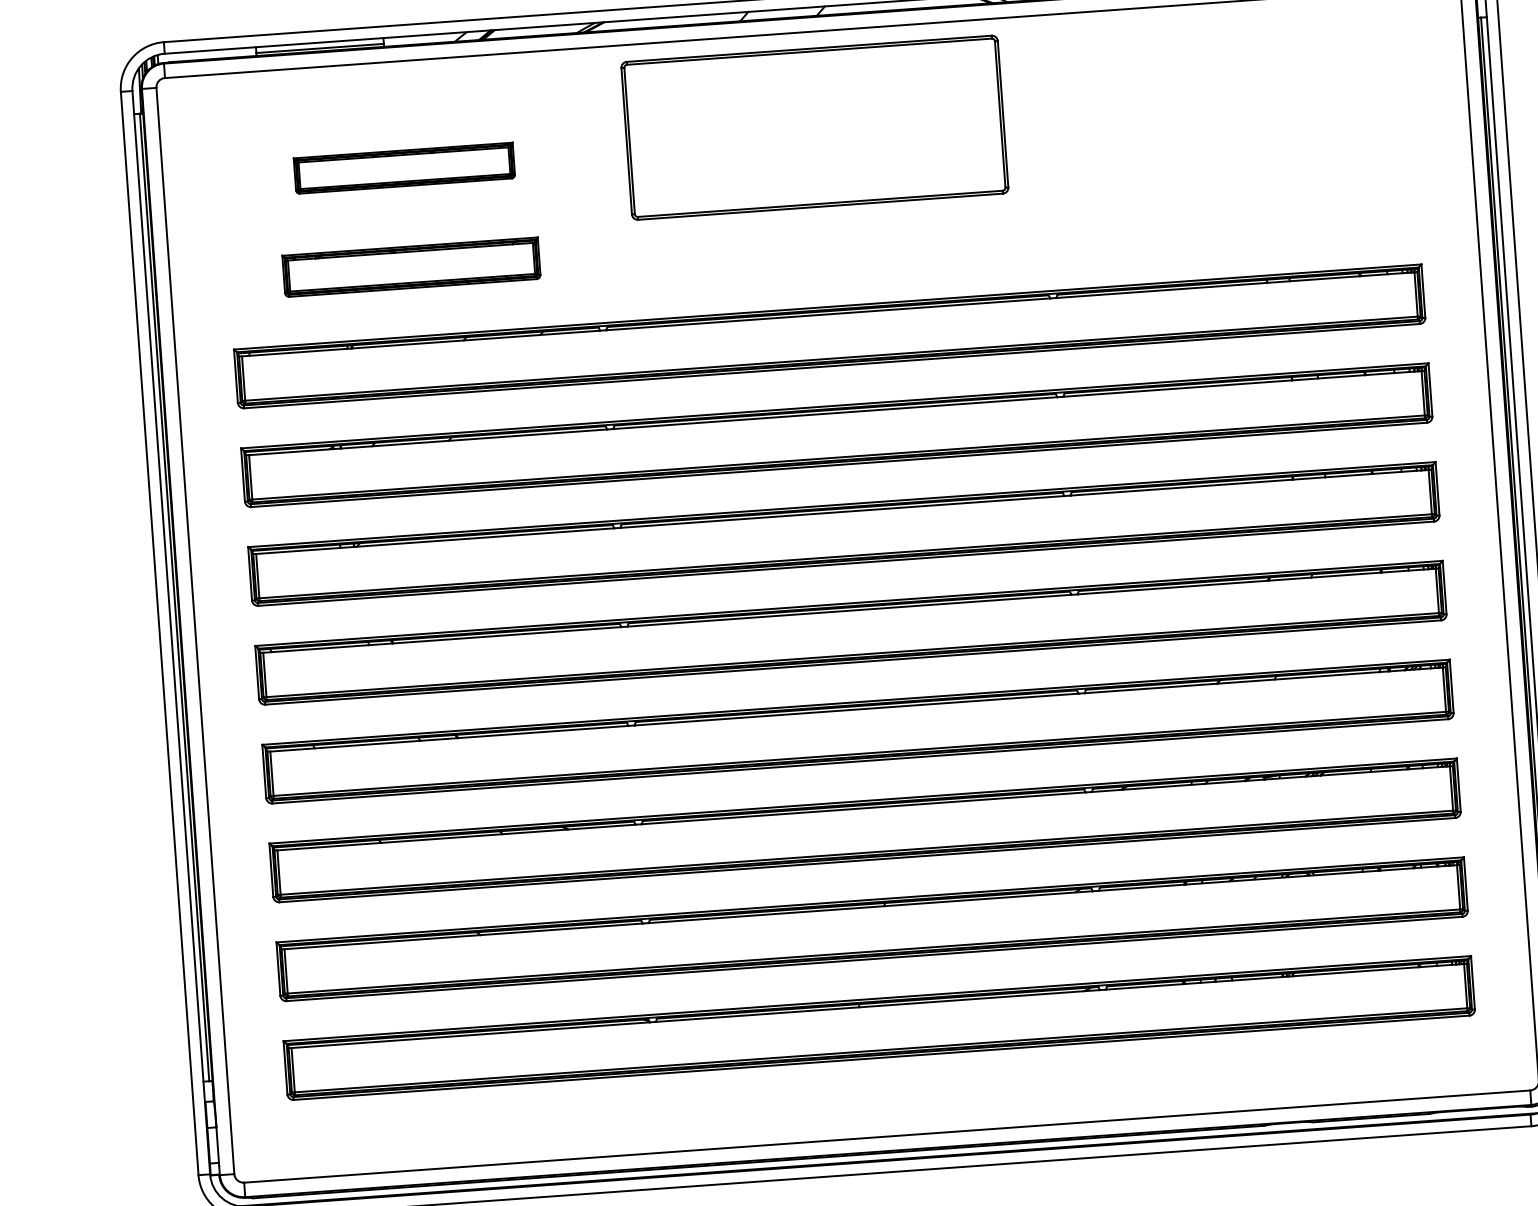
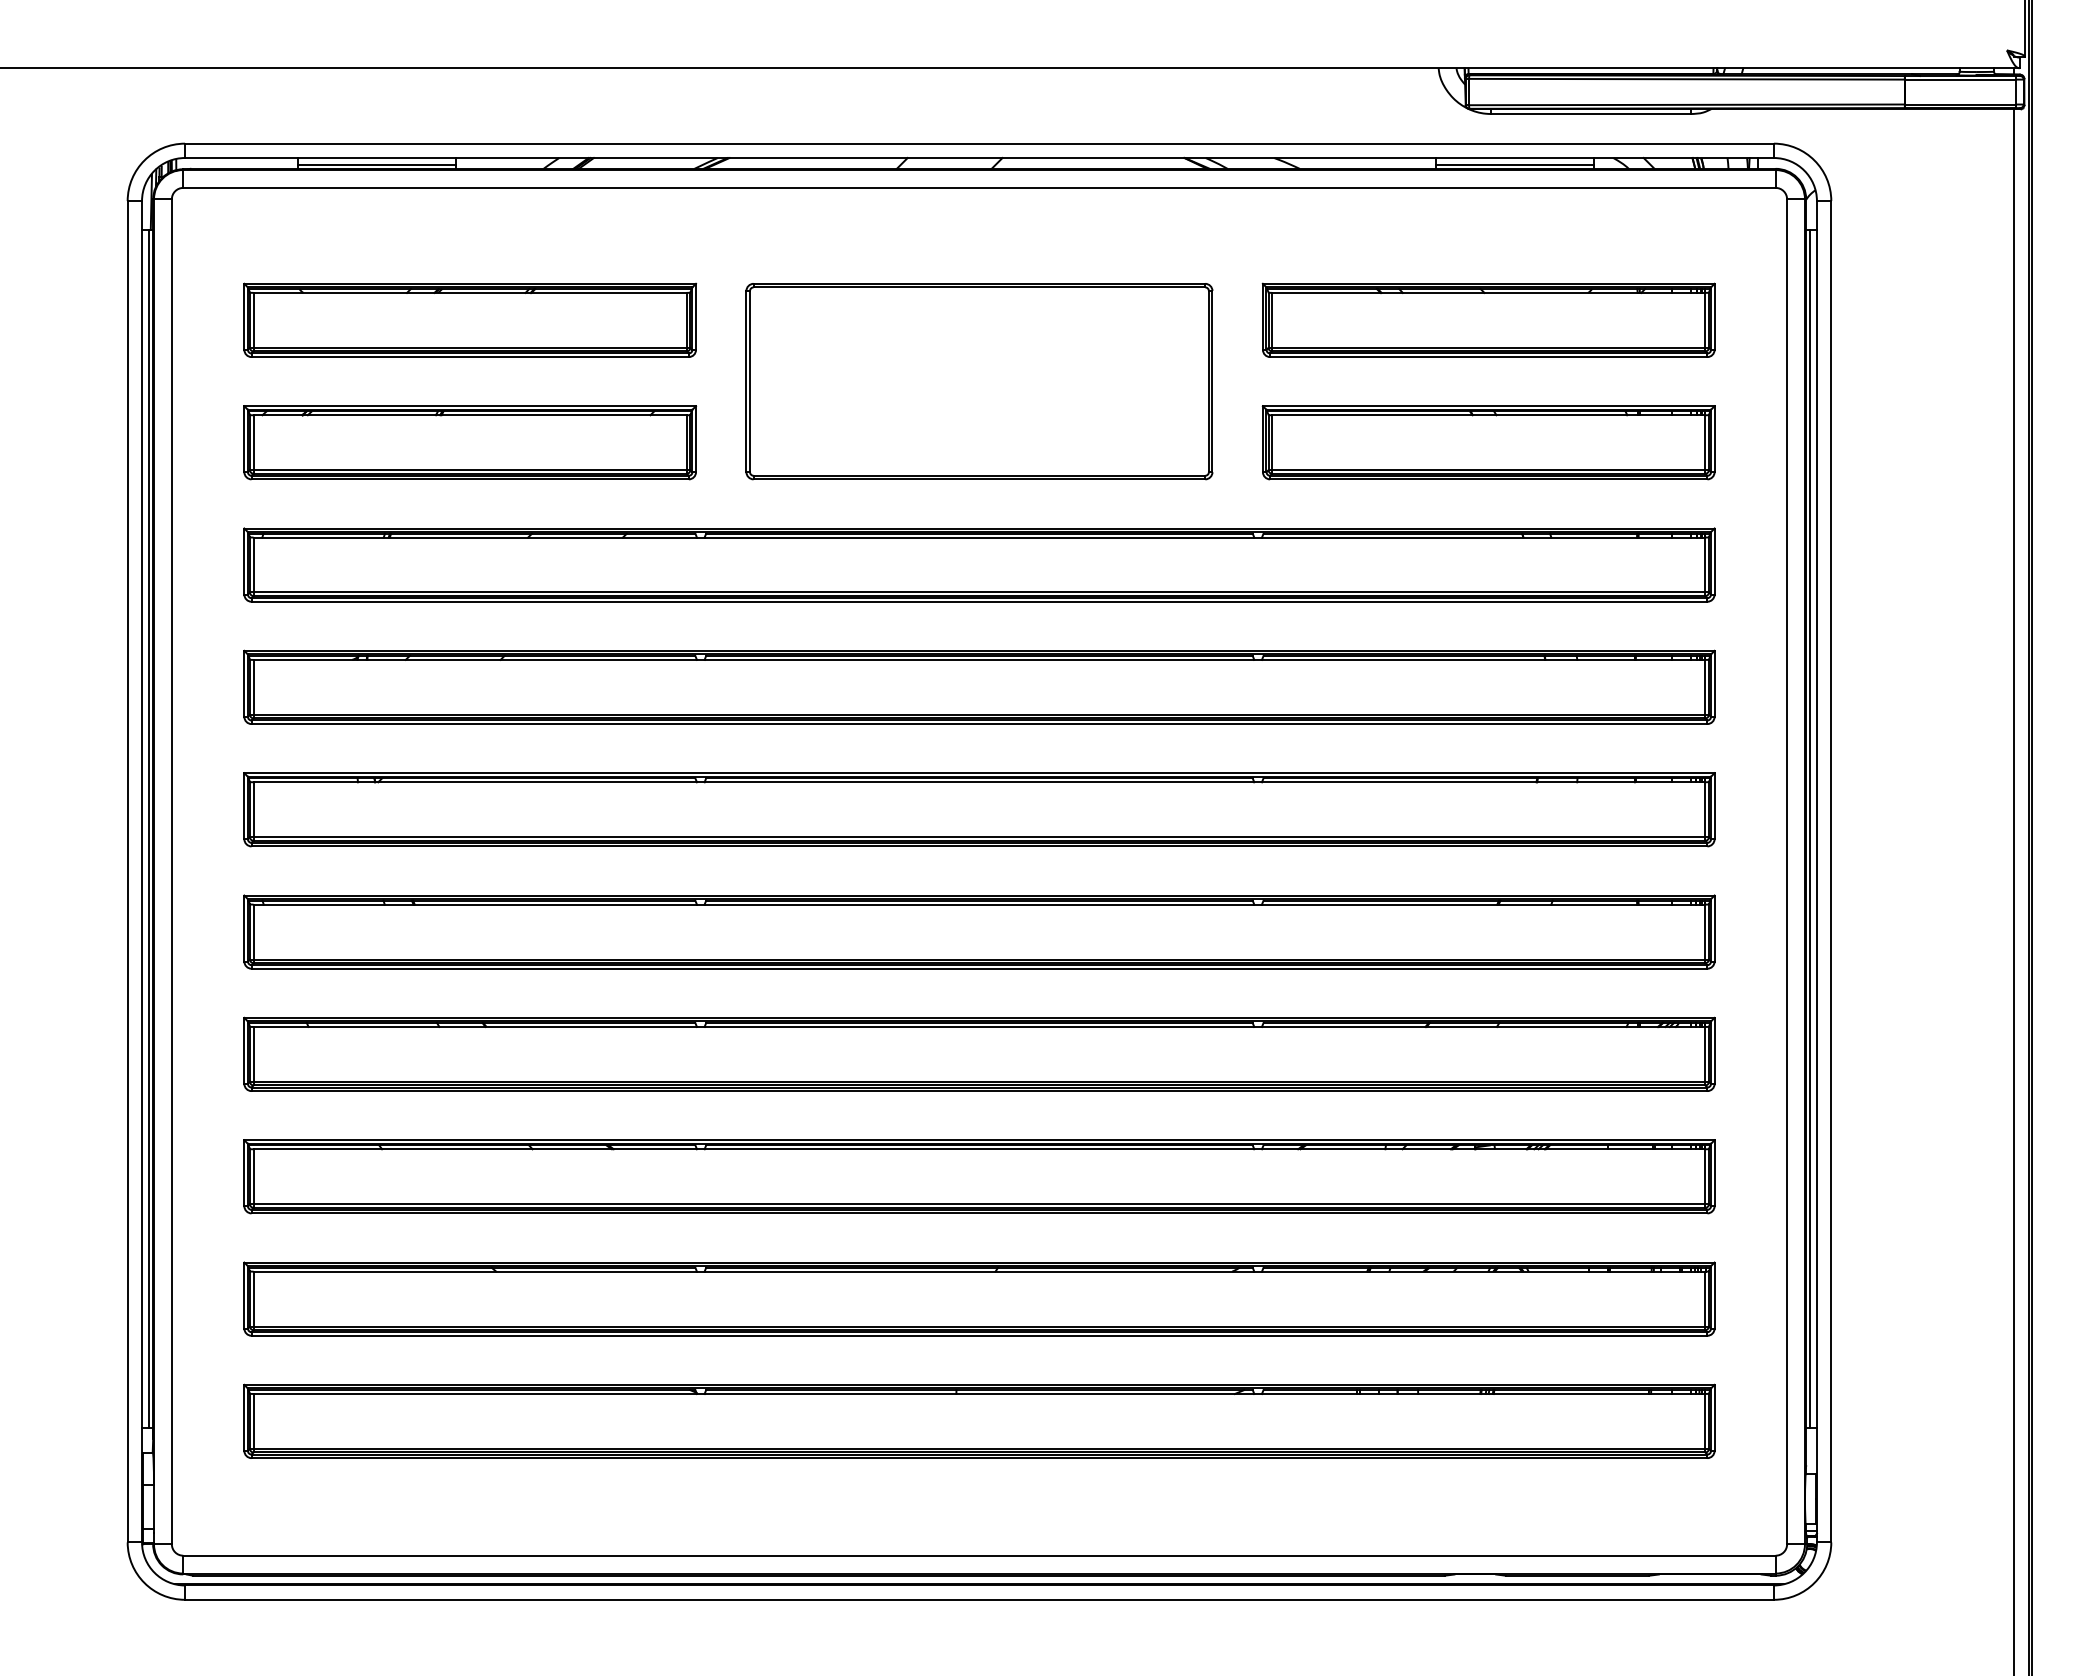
part: (1226, 108) -> (1488, 319), added
part: (814, 127) -> (979, 381), moved
part: (404, 167) -> (470, 319), size x1.67
part: (1233, 208) -> (1488, 442), added
part: (411, 267) -> (470, 442), size x1.43

